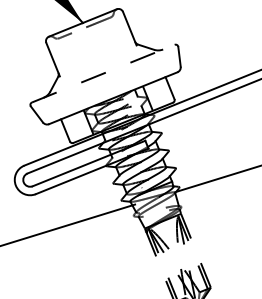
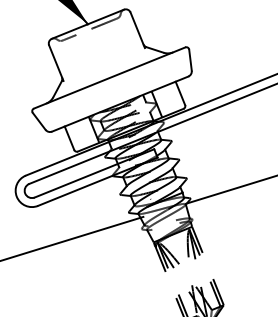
line: (103, 73) -> (109, 77), dashed -> solid

